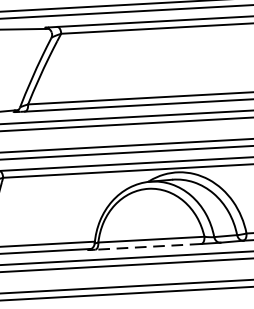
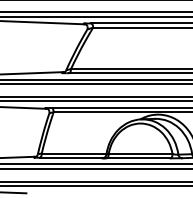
line: (148, 247) -> (138, 158), dashed -> solid

